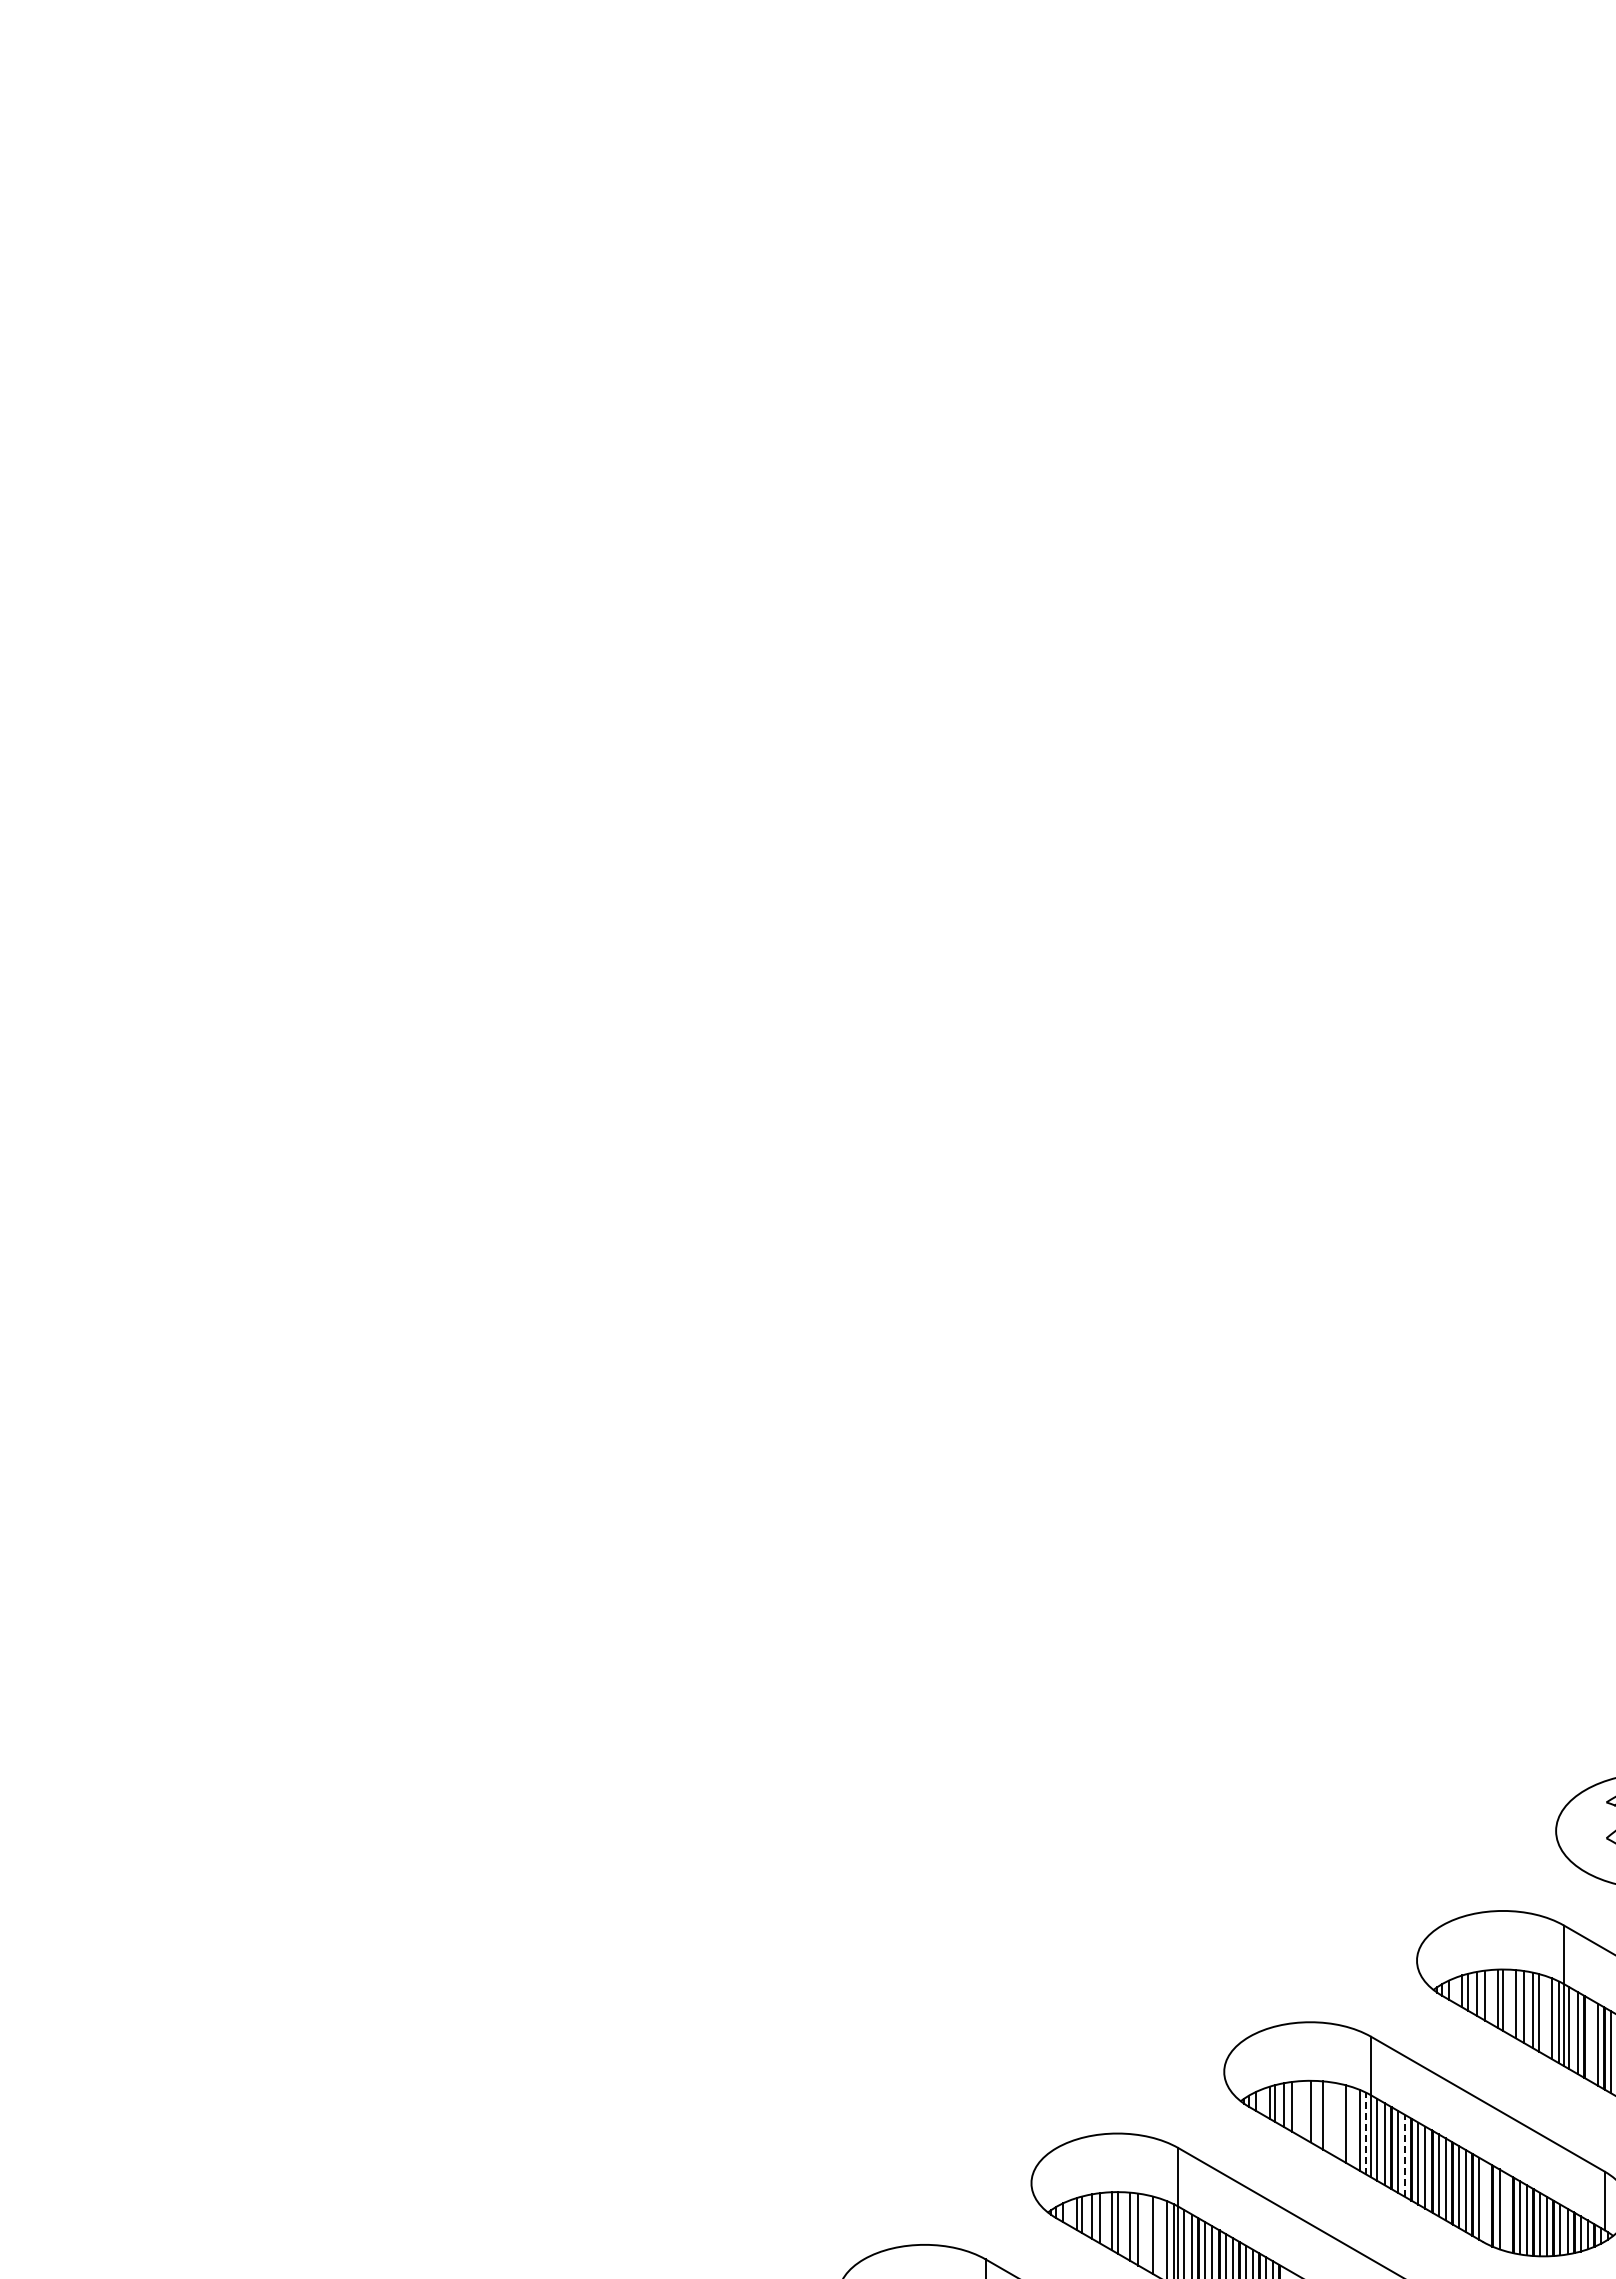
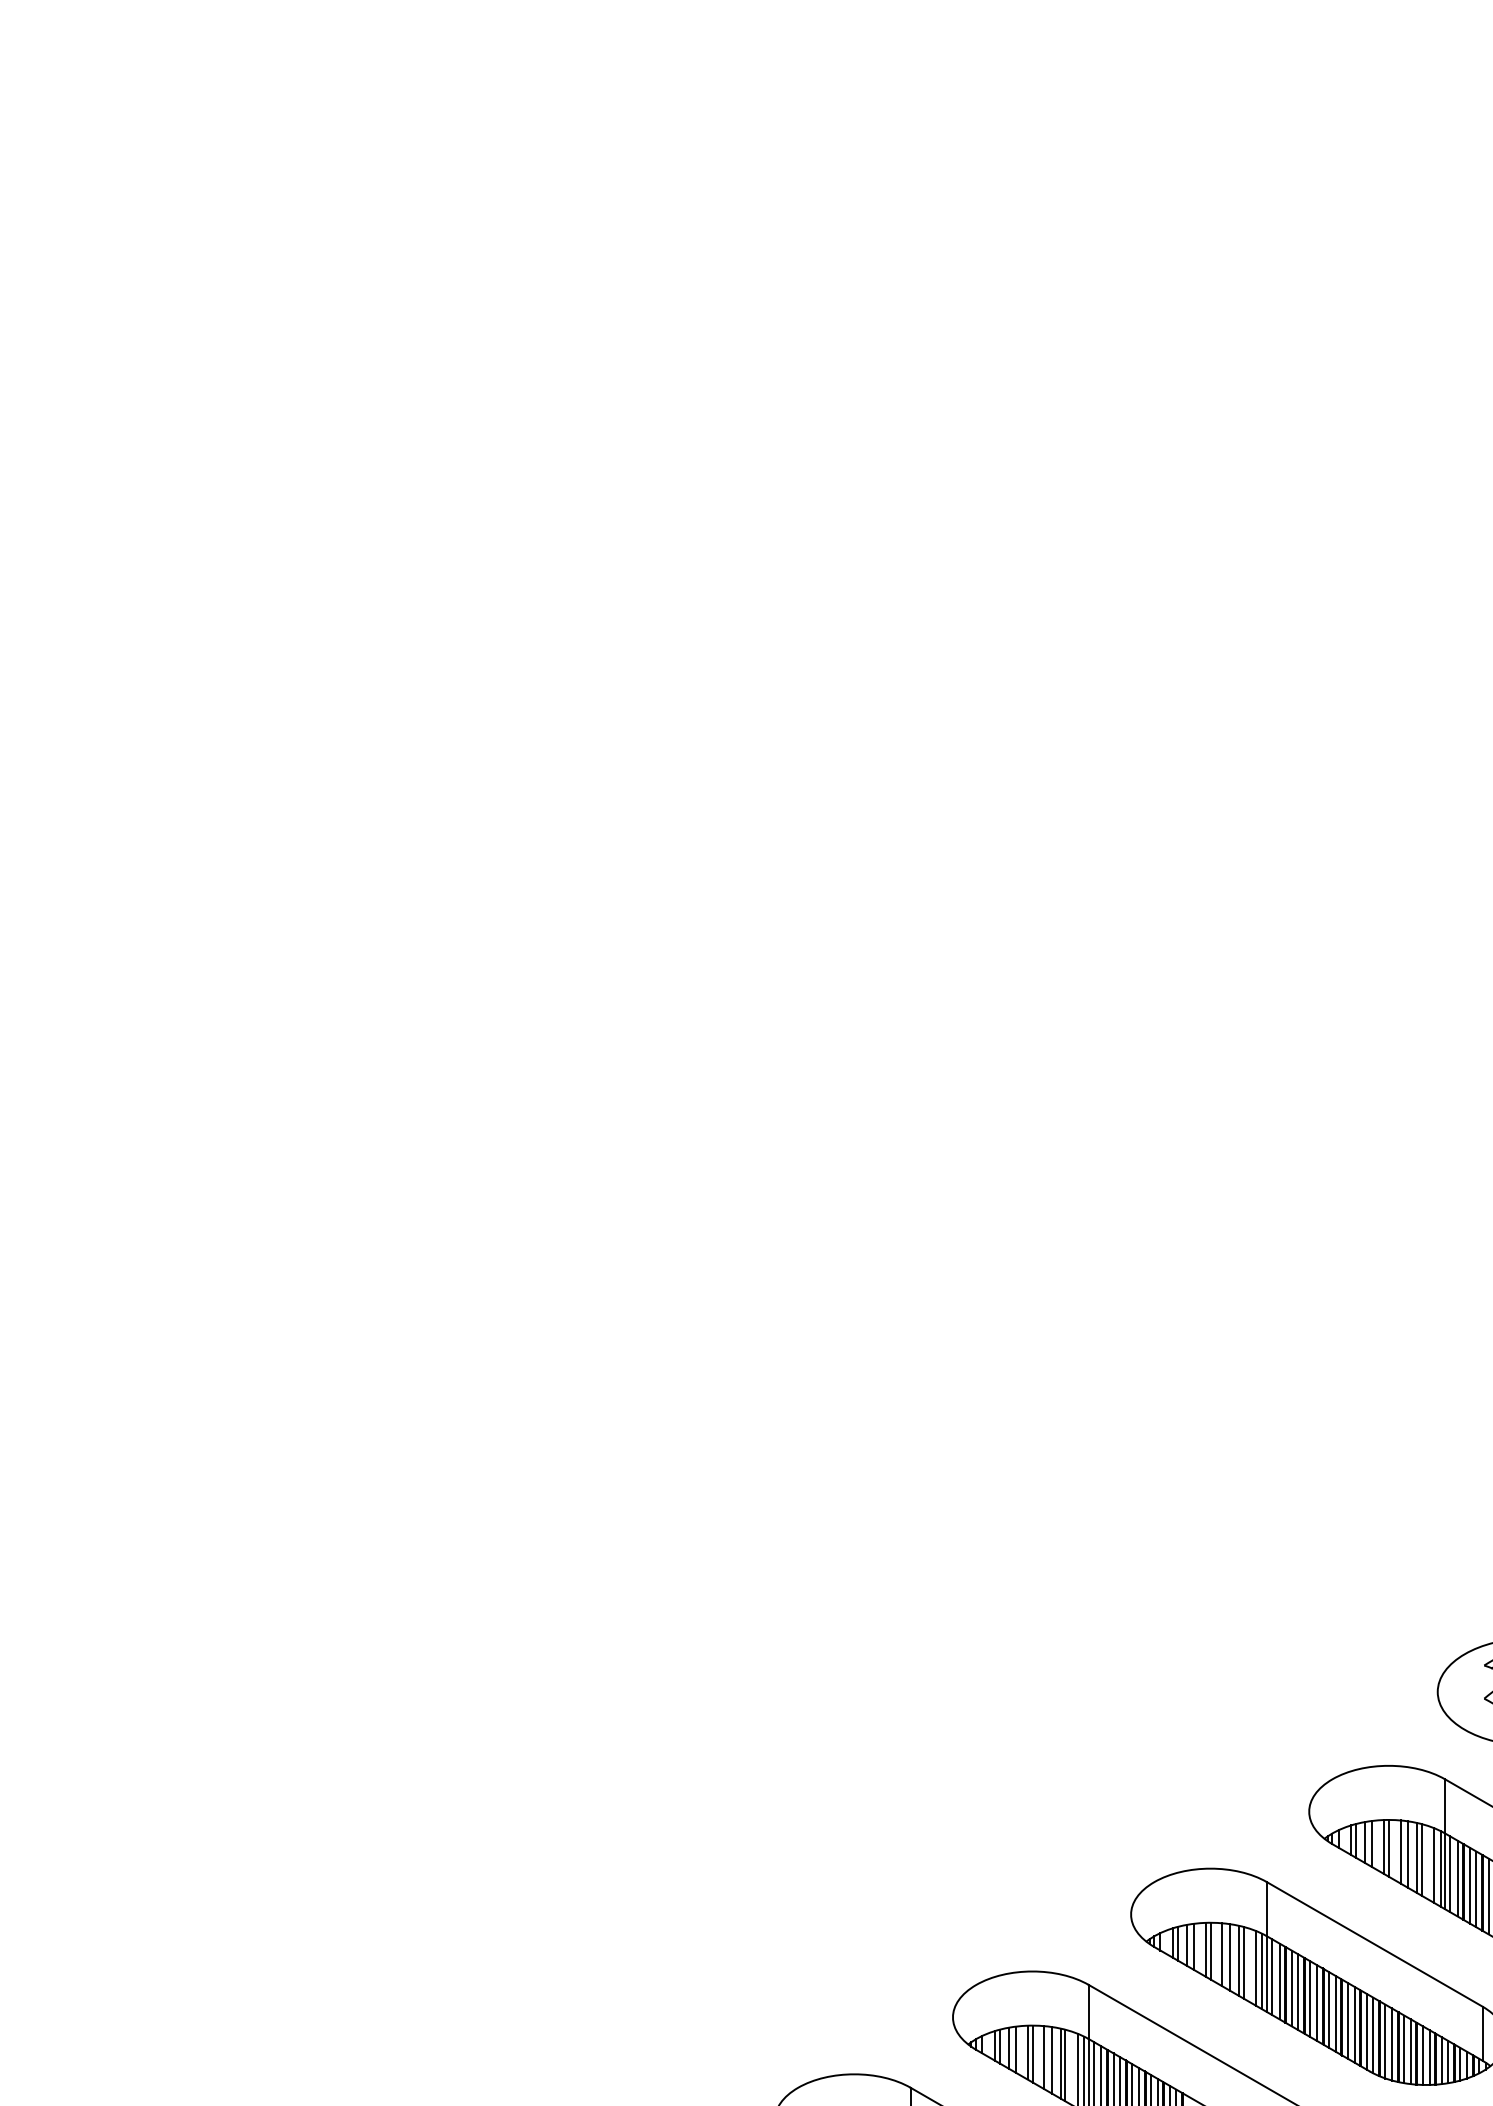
line: (1590, 2040) -> (1469, 1885), added
line: (1304, 2109) -> (1205, 1949), added
line: (1331, 2118) -> (1230, 1957), added
line: (1340, 2121) -> (1238, 1960), added
line: (1366, 2133) -> (1262, 1971), dashed -> solid
line: (1405, 2155) -> (1298, 1991), dashed -> solid
line: (1486, 2202) -> (1373, 2035), added
line: (1506, 2212) -> (1391, 2044), added
line: (1147, 2233) -> (1060, 2063), added

